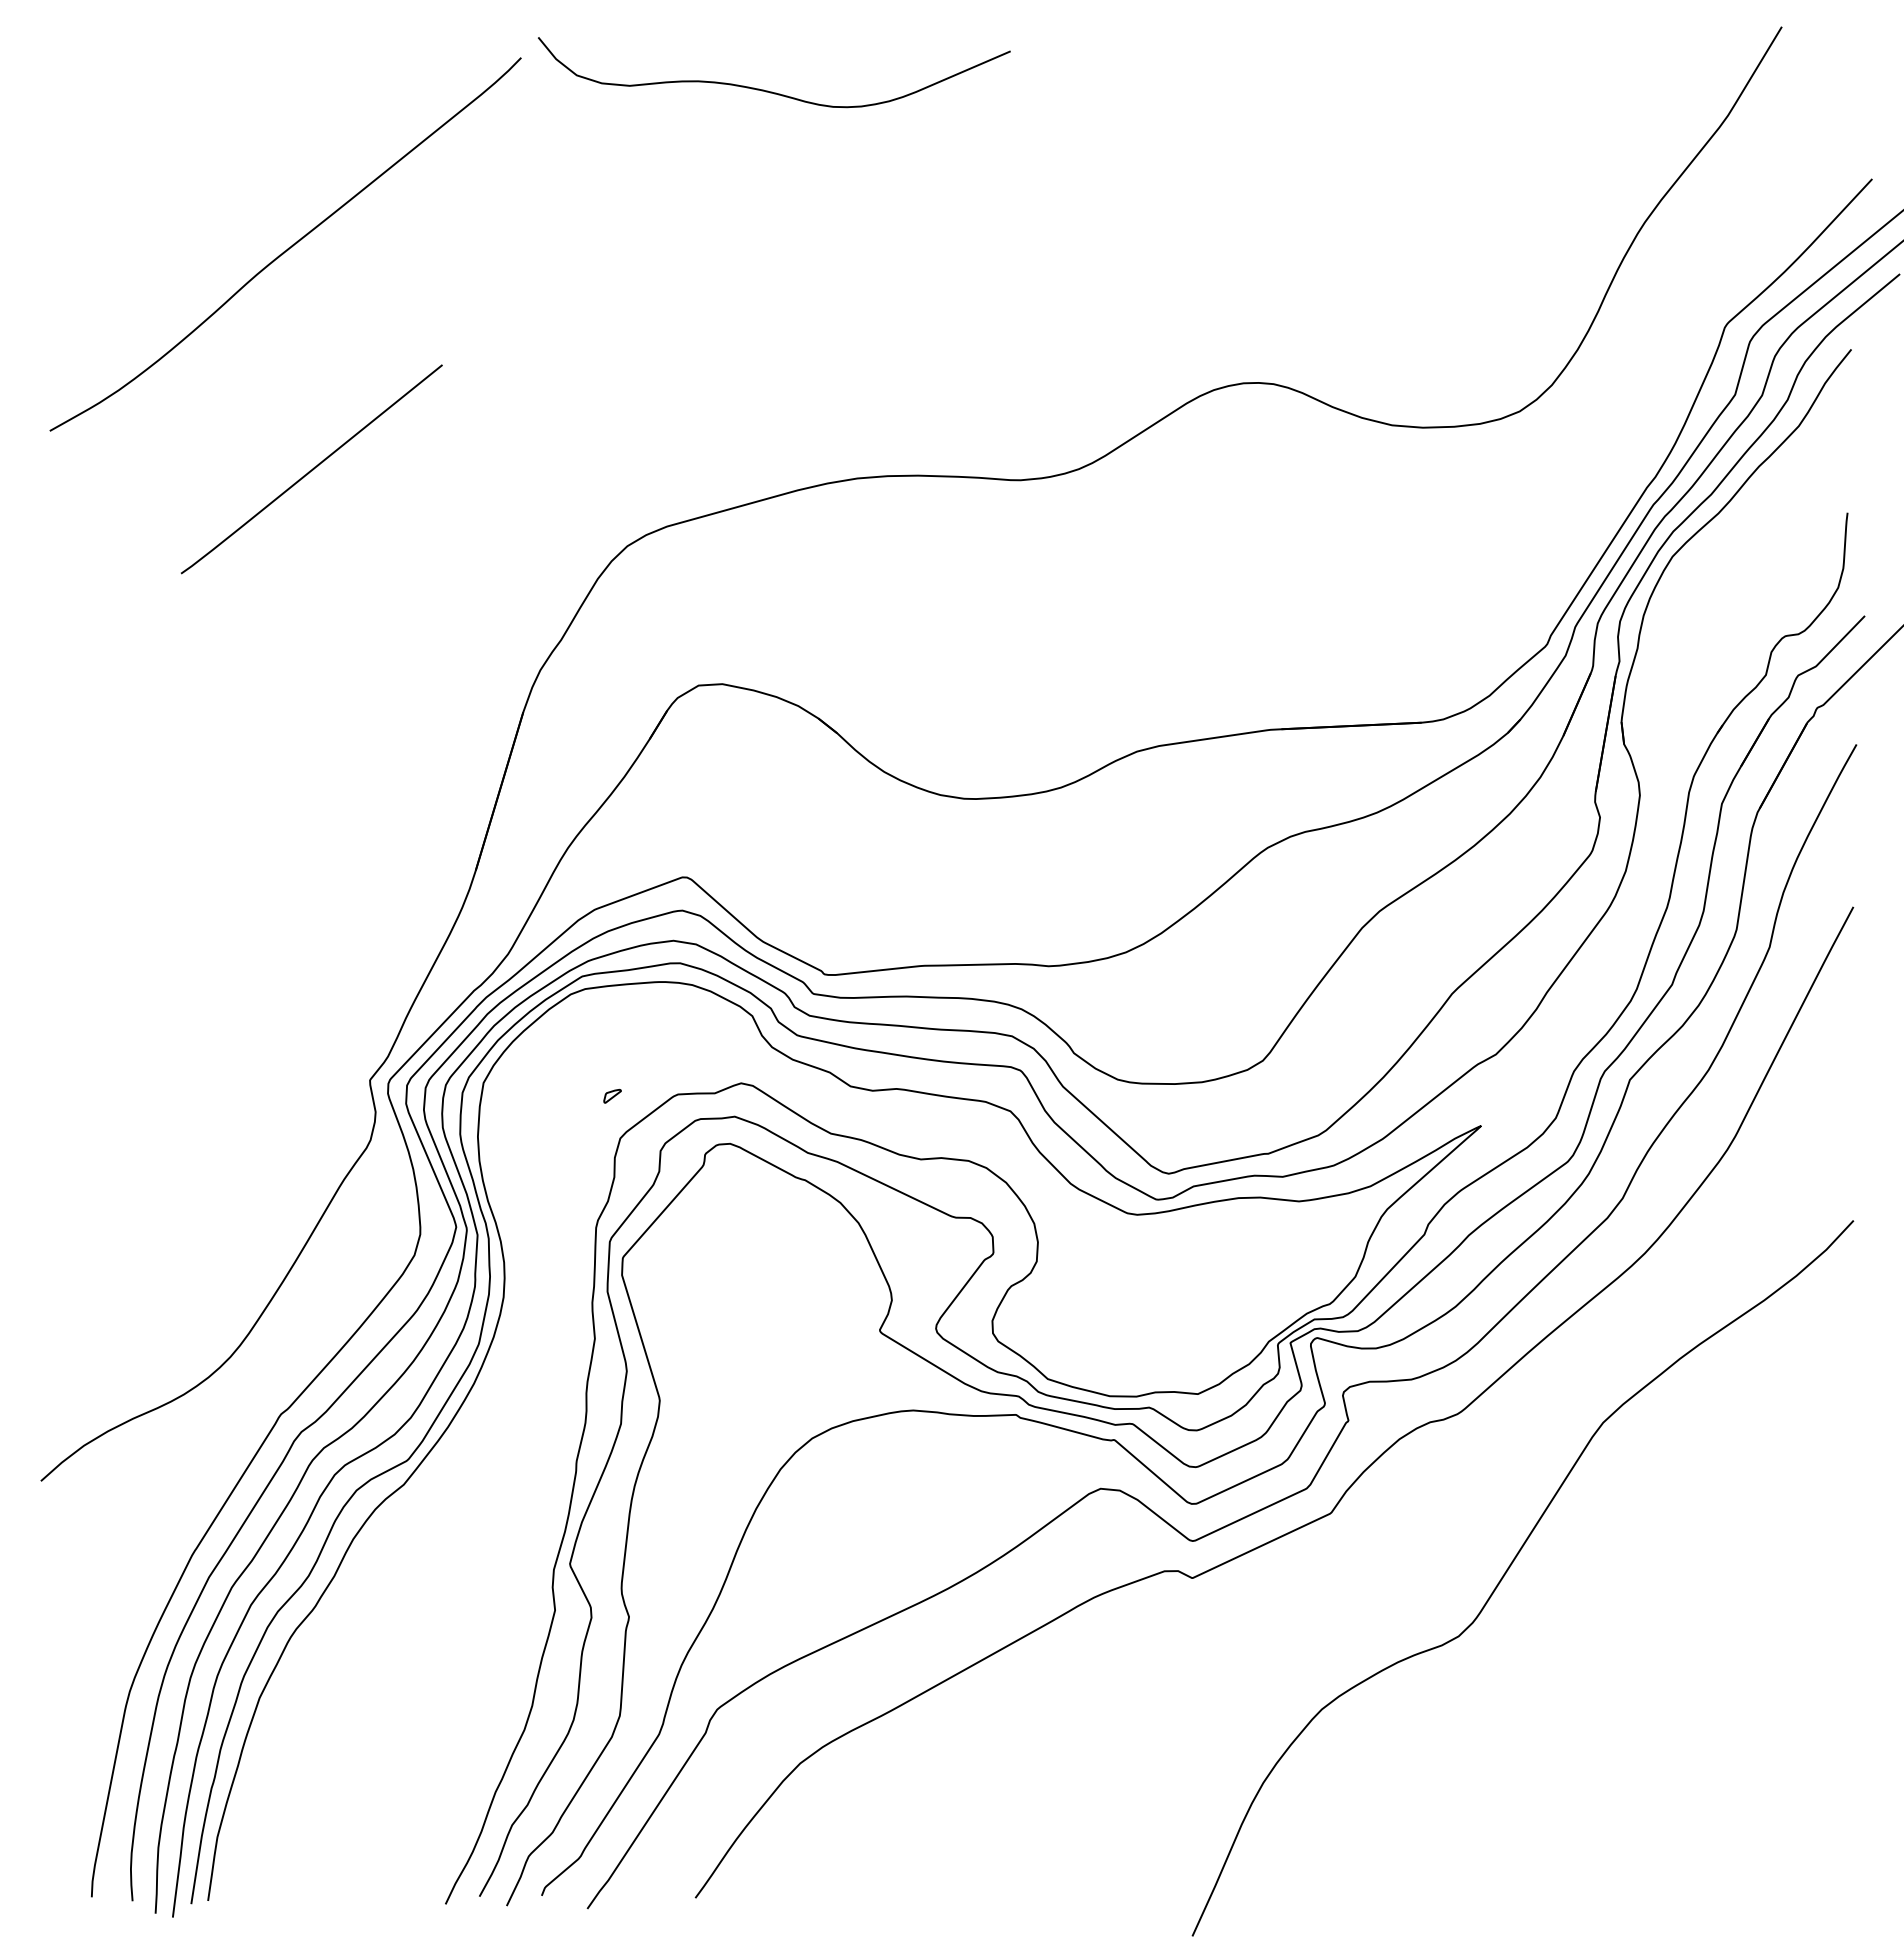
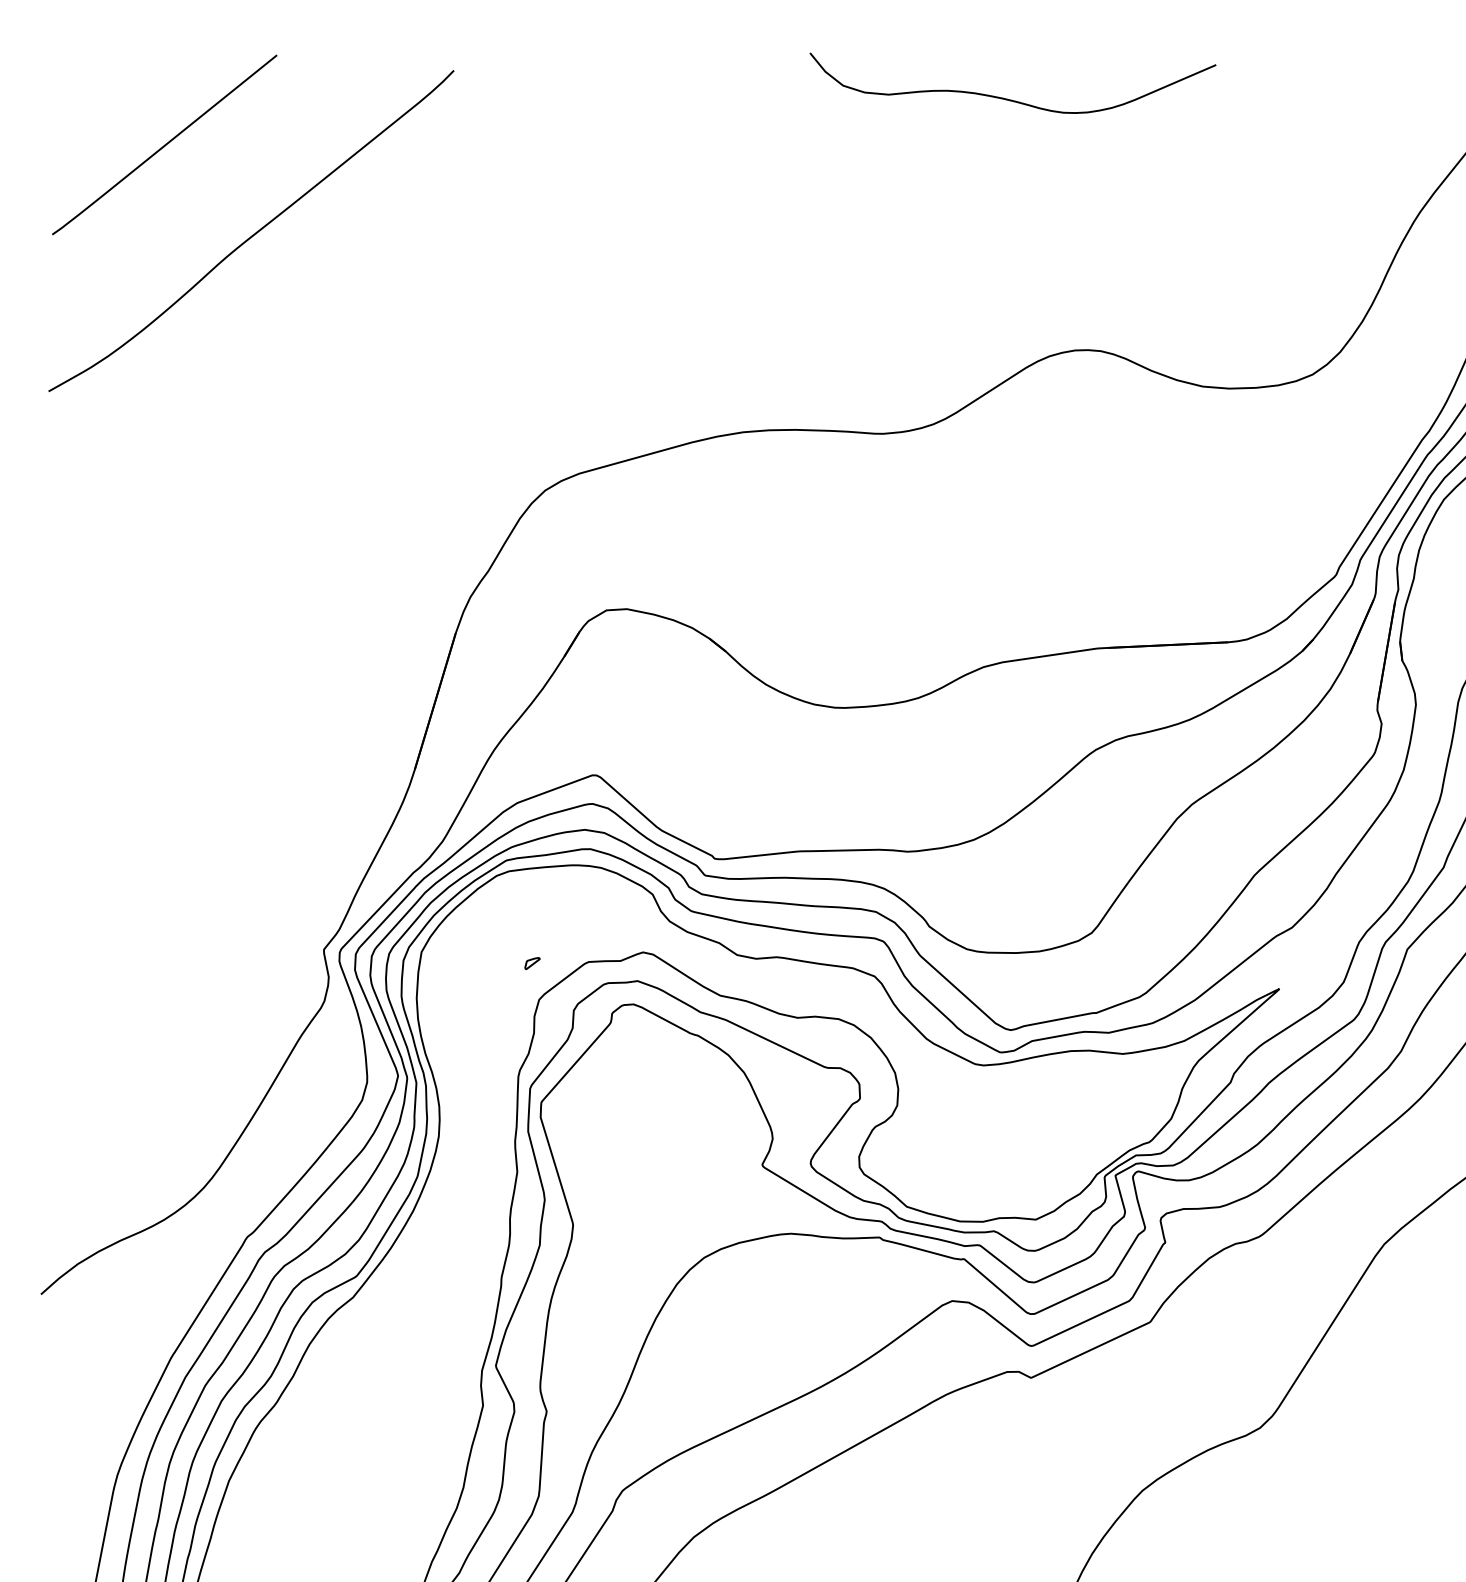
curve: (768, 90) -> (1007, 98), moved
curve: (311, 469) -> (164, 145), moved

